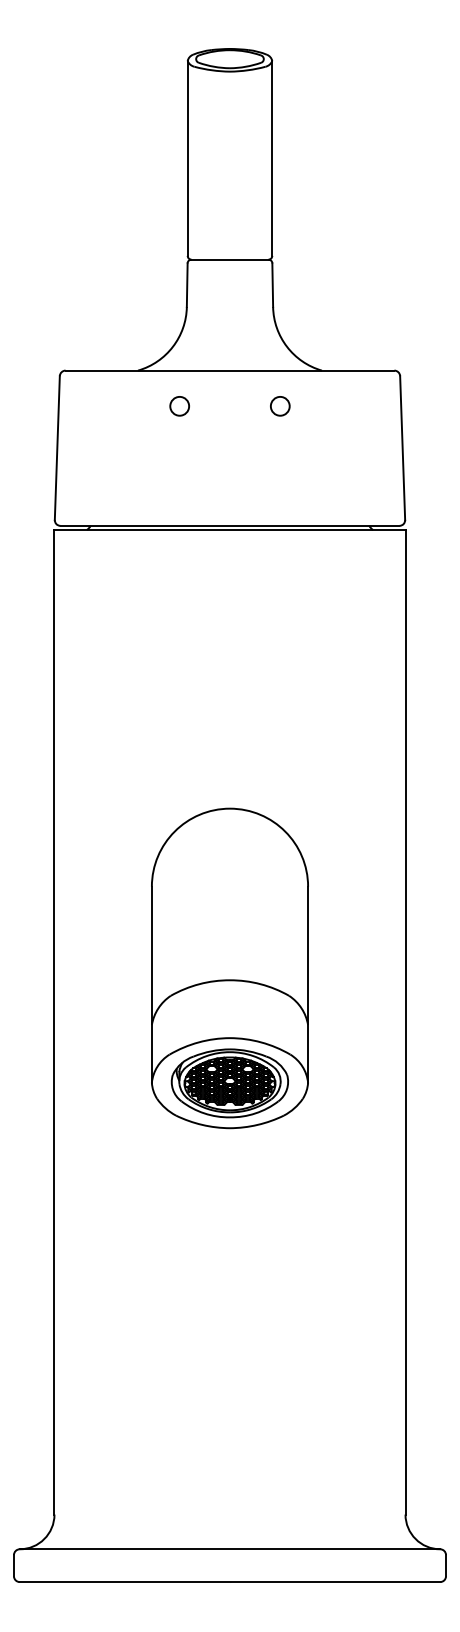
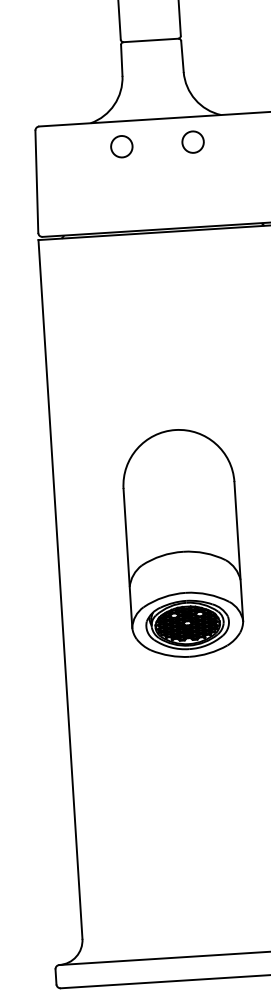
circle: (179, 405) -> (121, 146), size x1.6
circle: (280, 406) -> (193, 142), size x1.6

